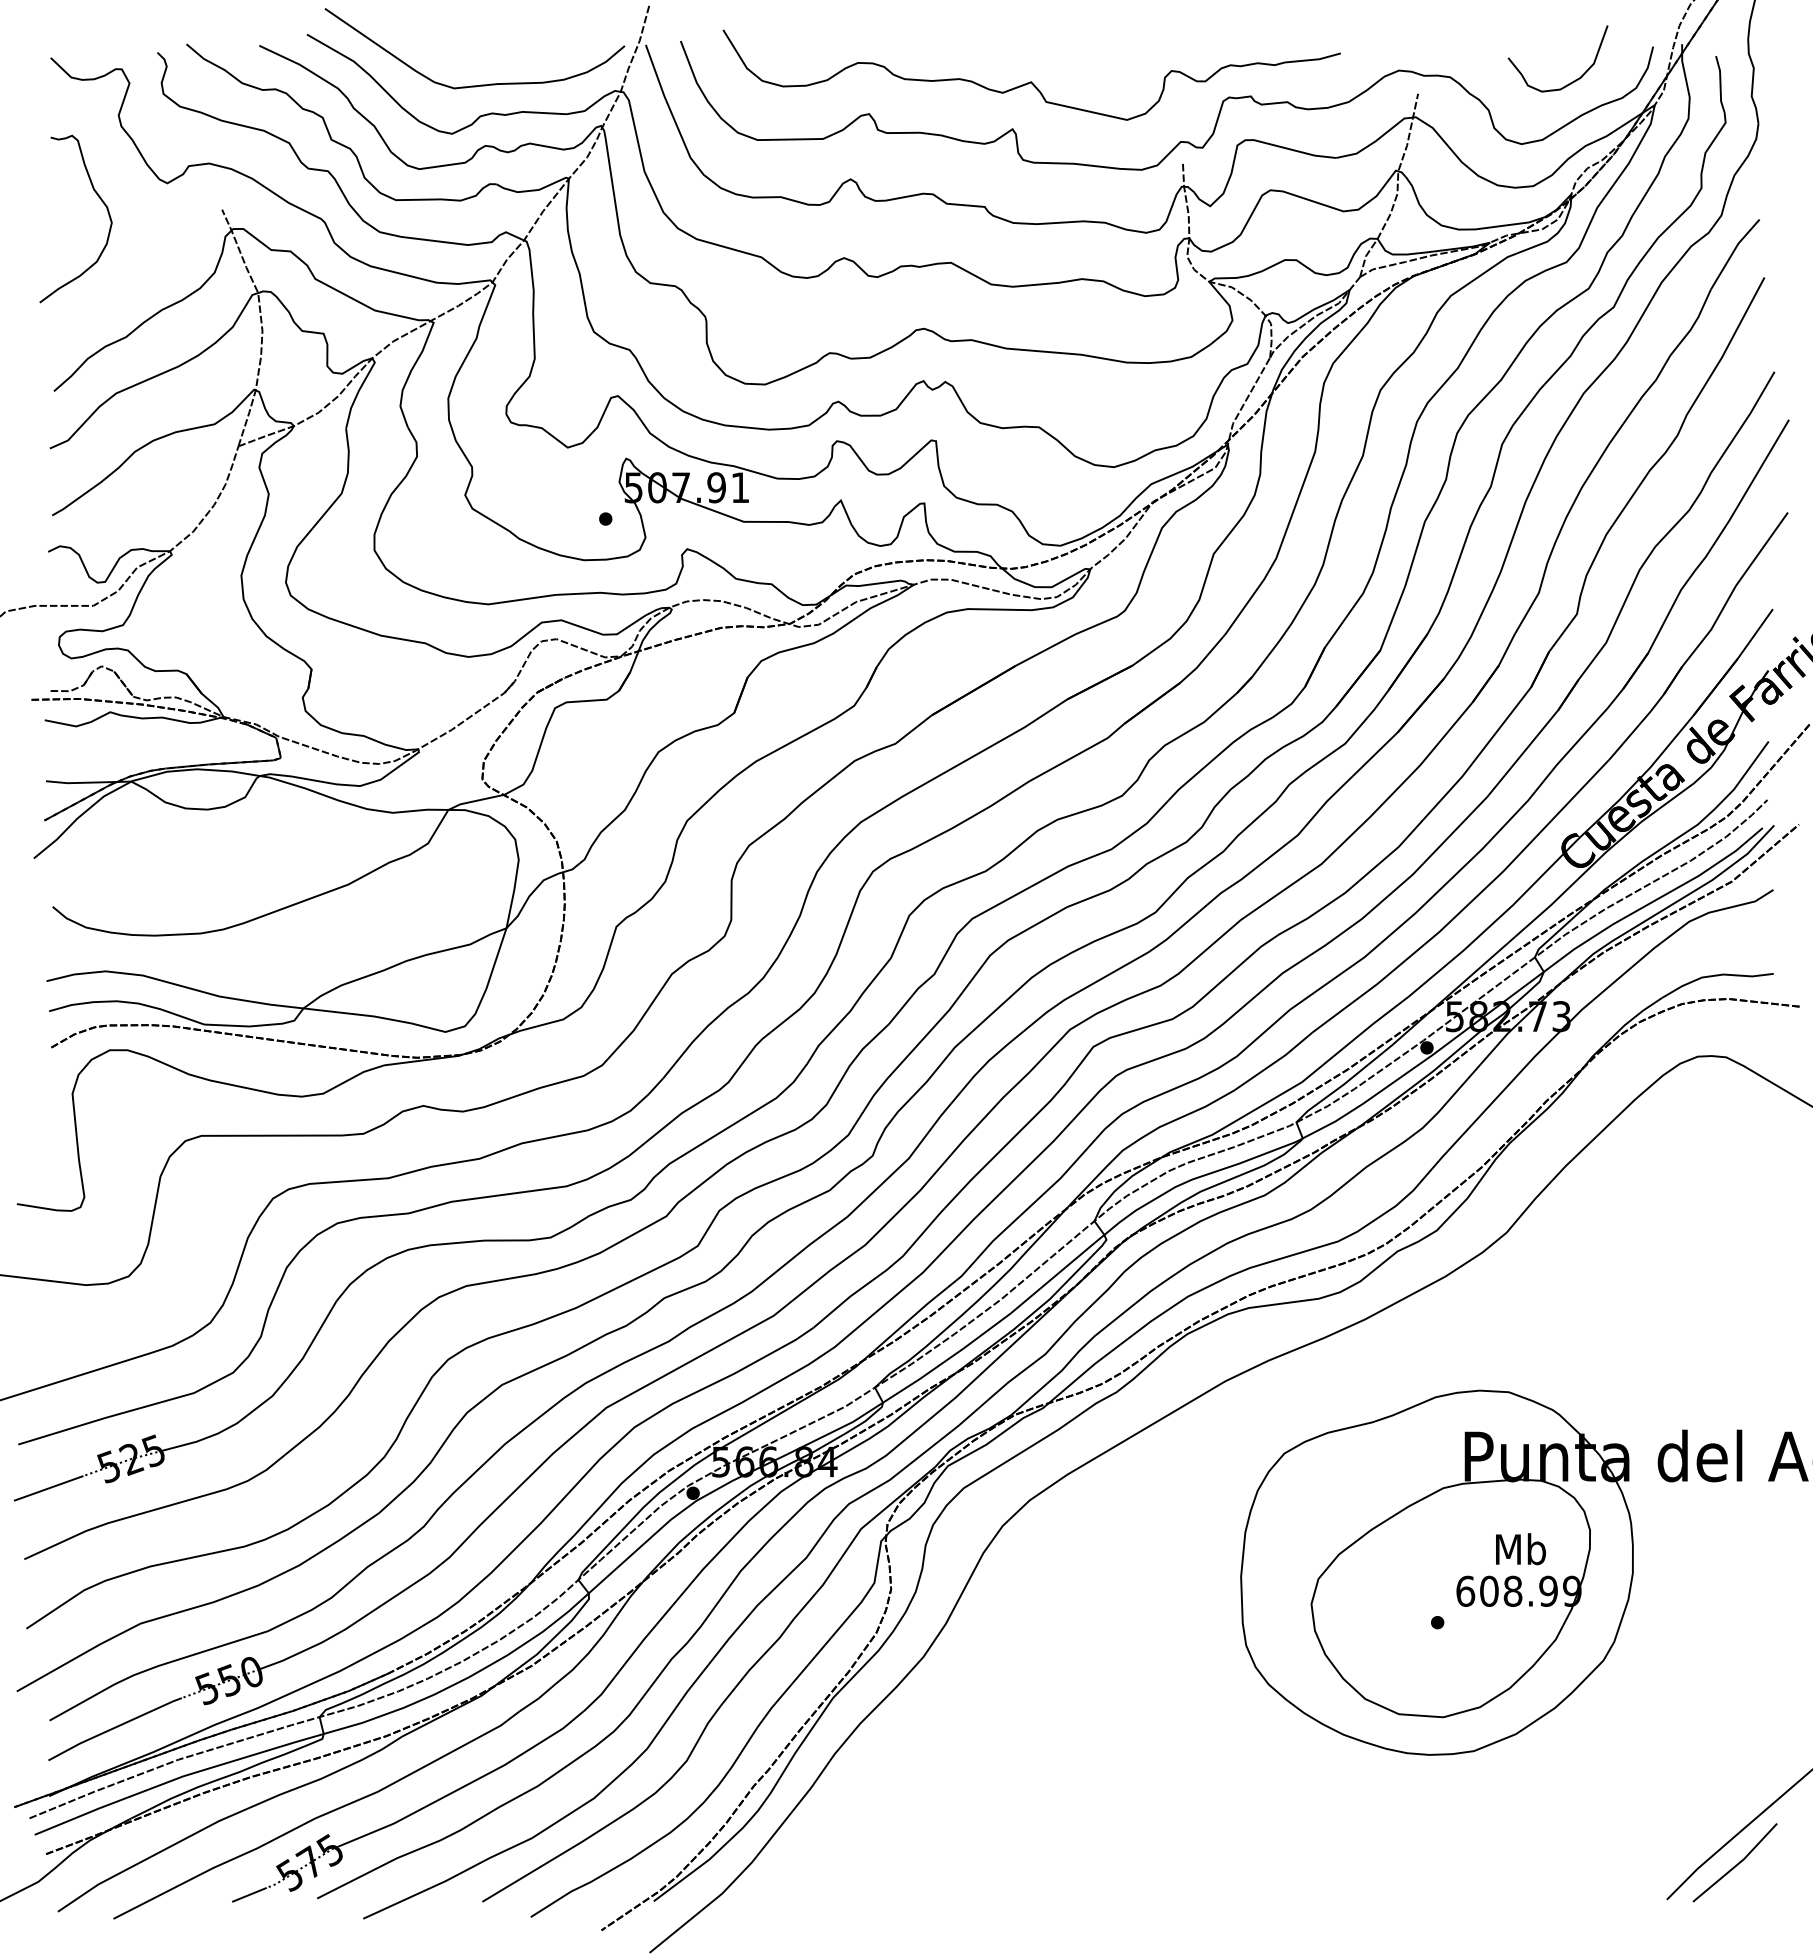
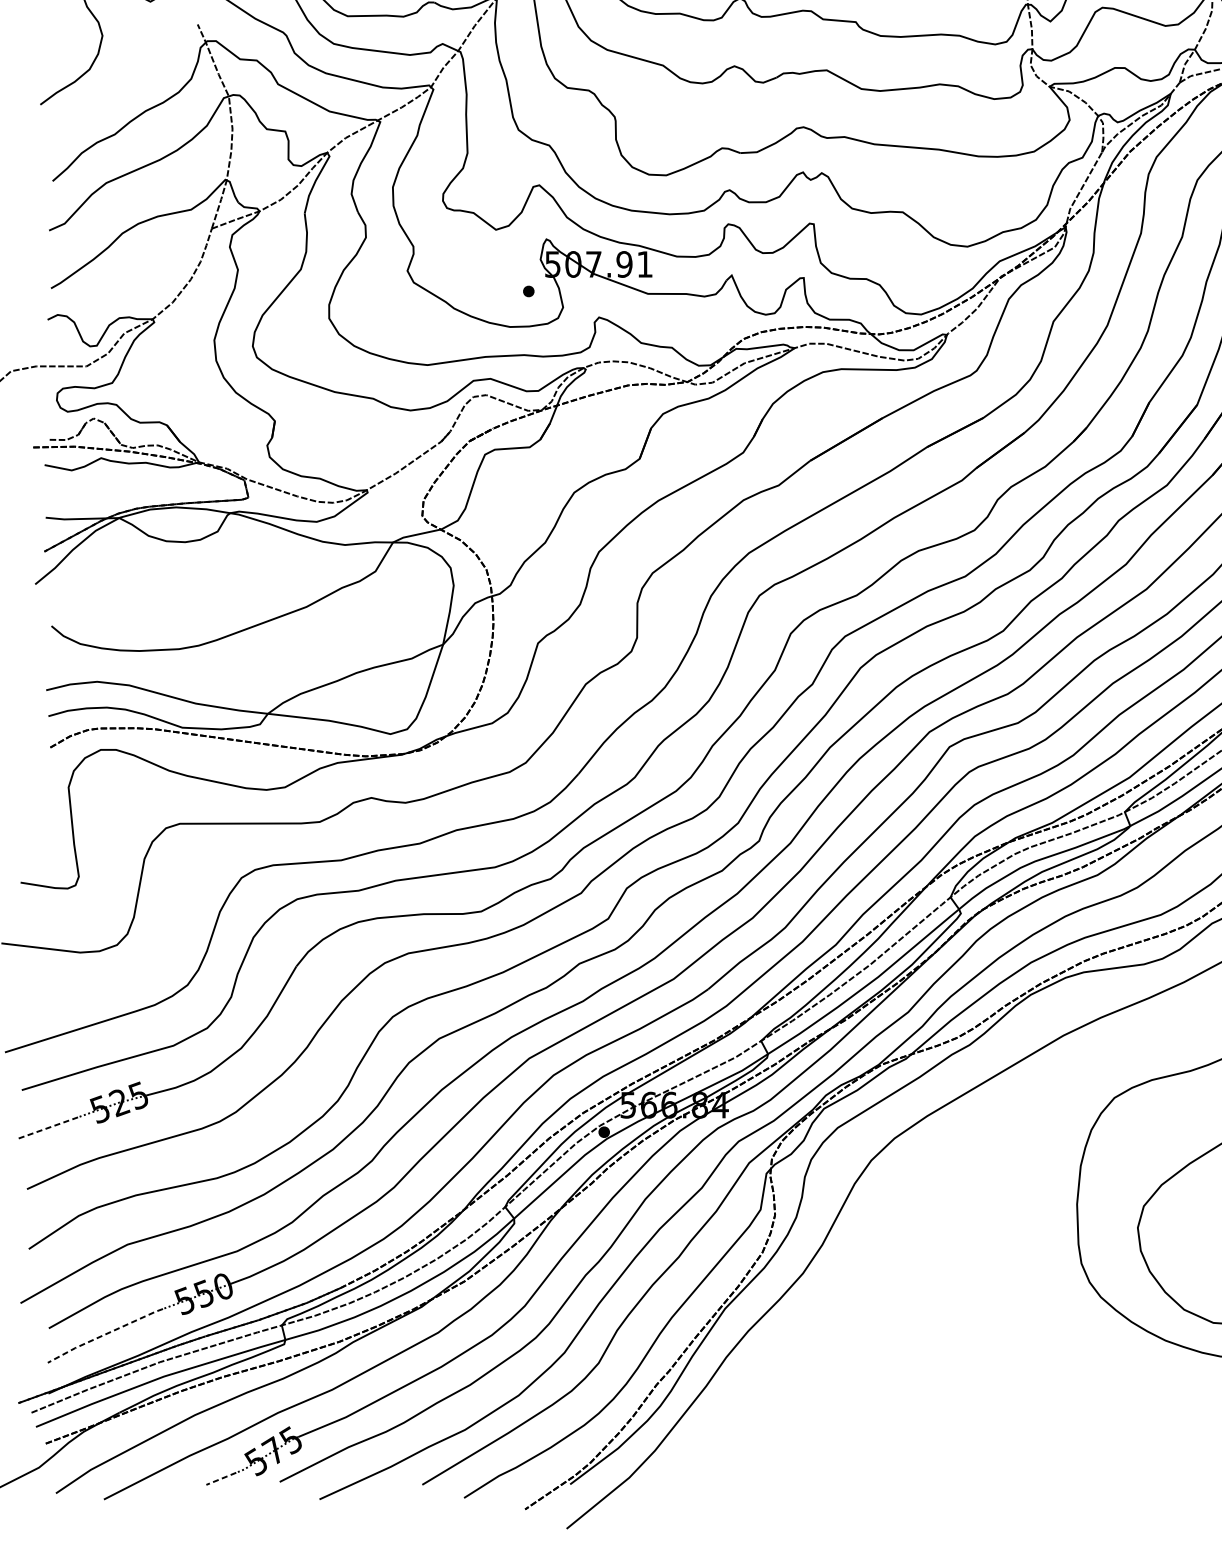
line: (48, 1488) -> (47, 1128), solid -> dashed
line: (113, 1728) -> (103, 1335), solid -> dashed
line: (249, 1894) -> (221, 1478), solid -> dashed

